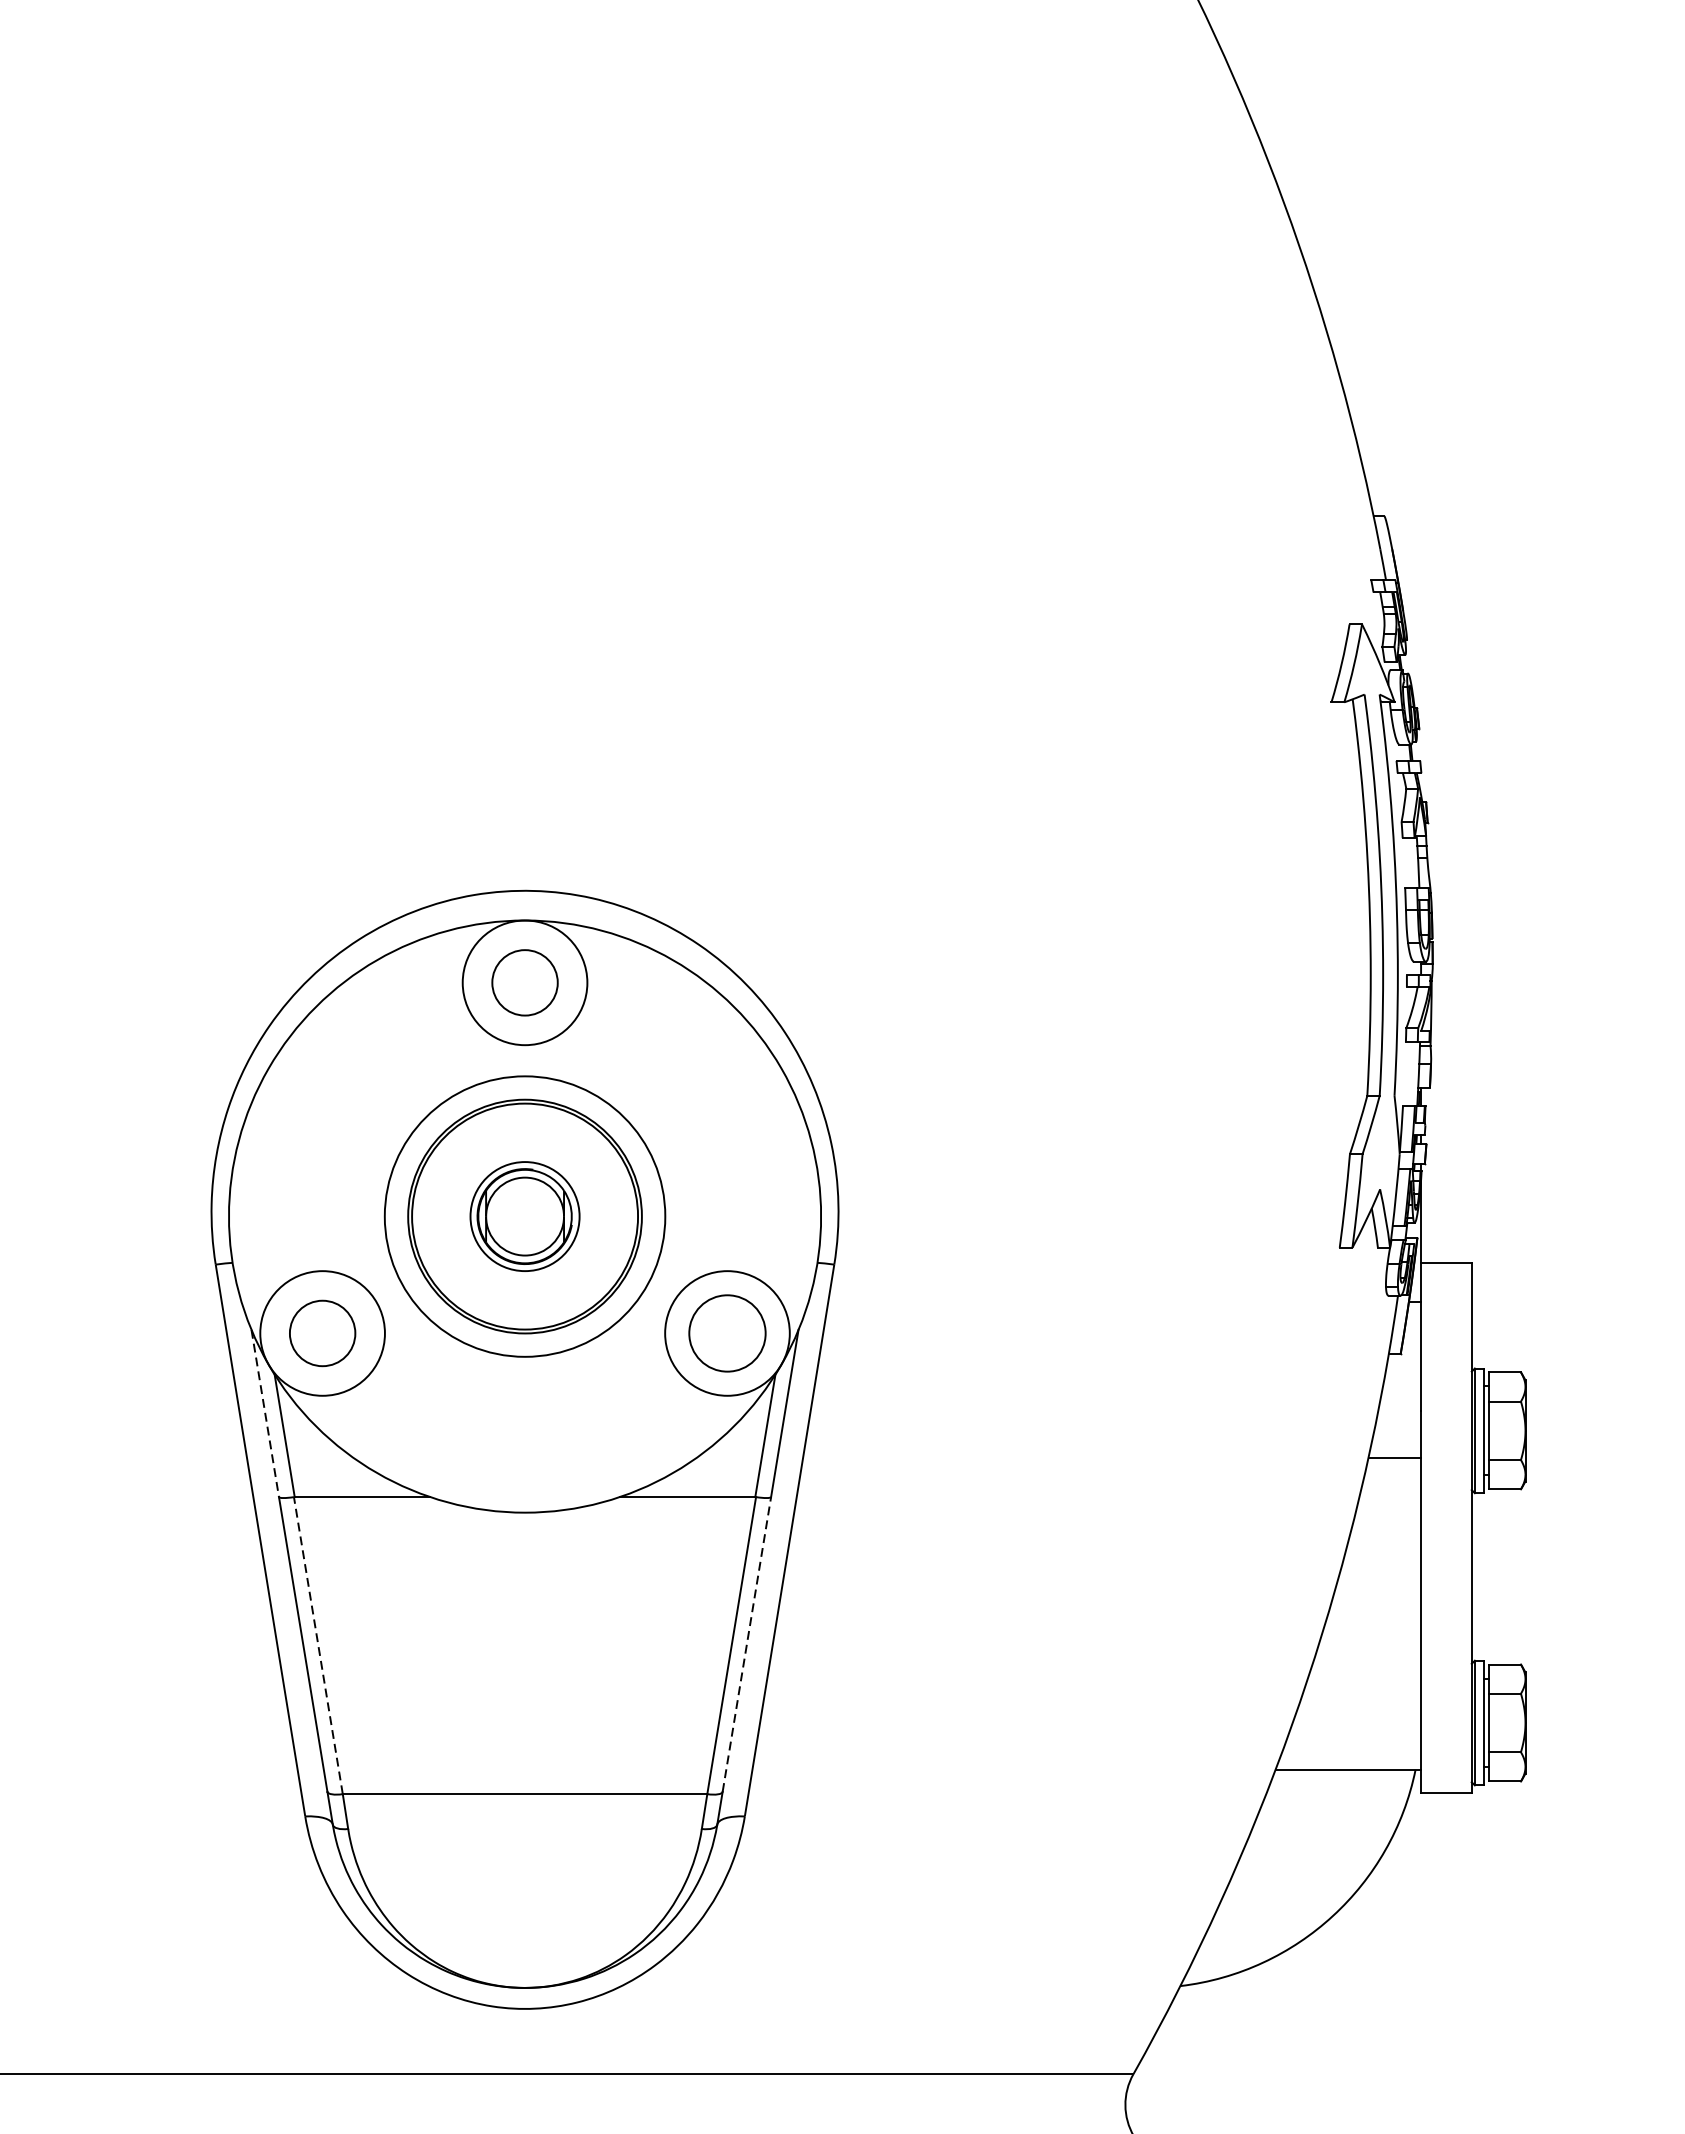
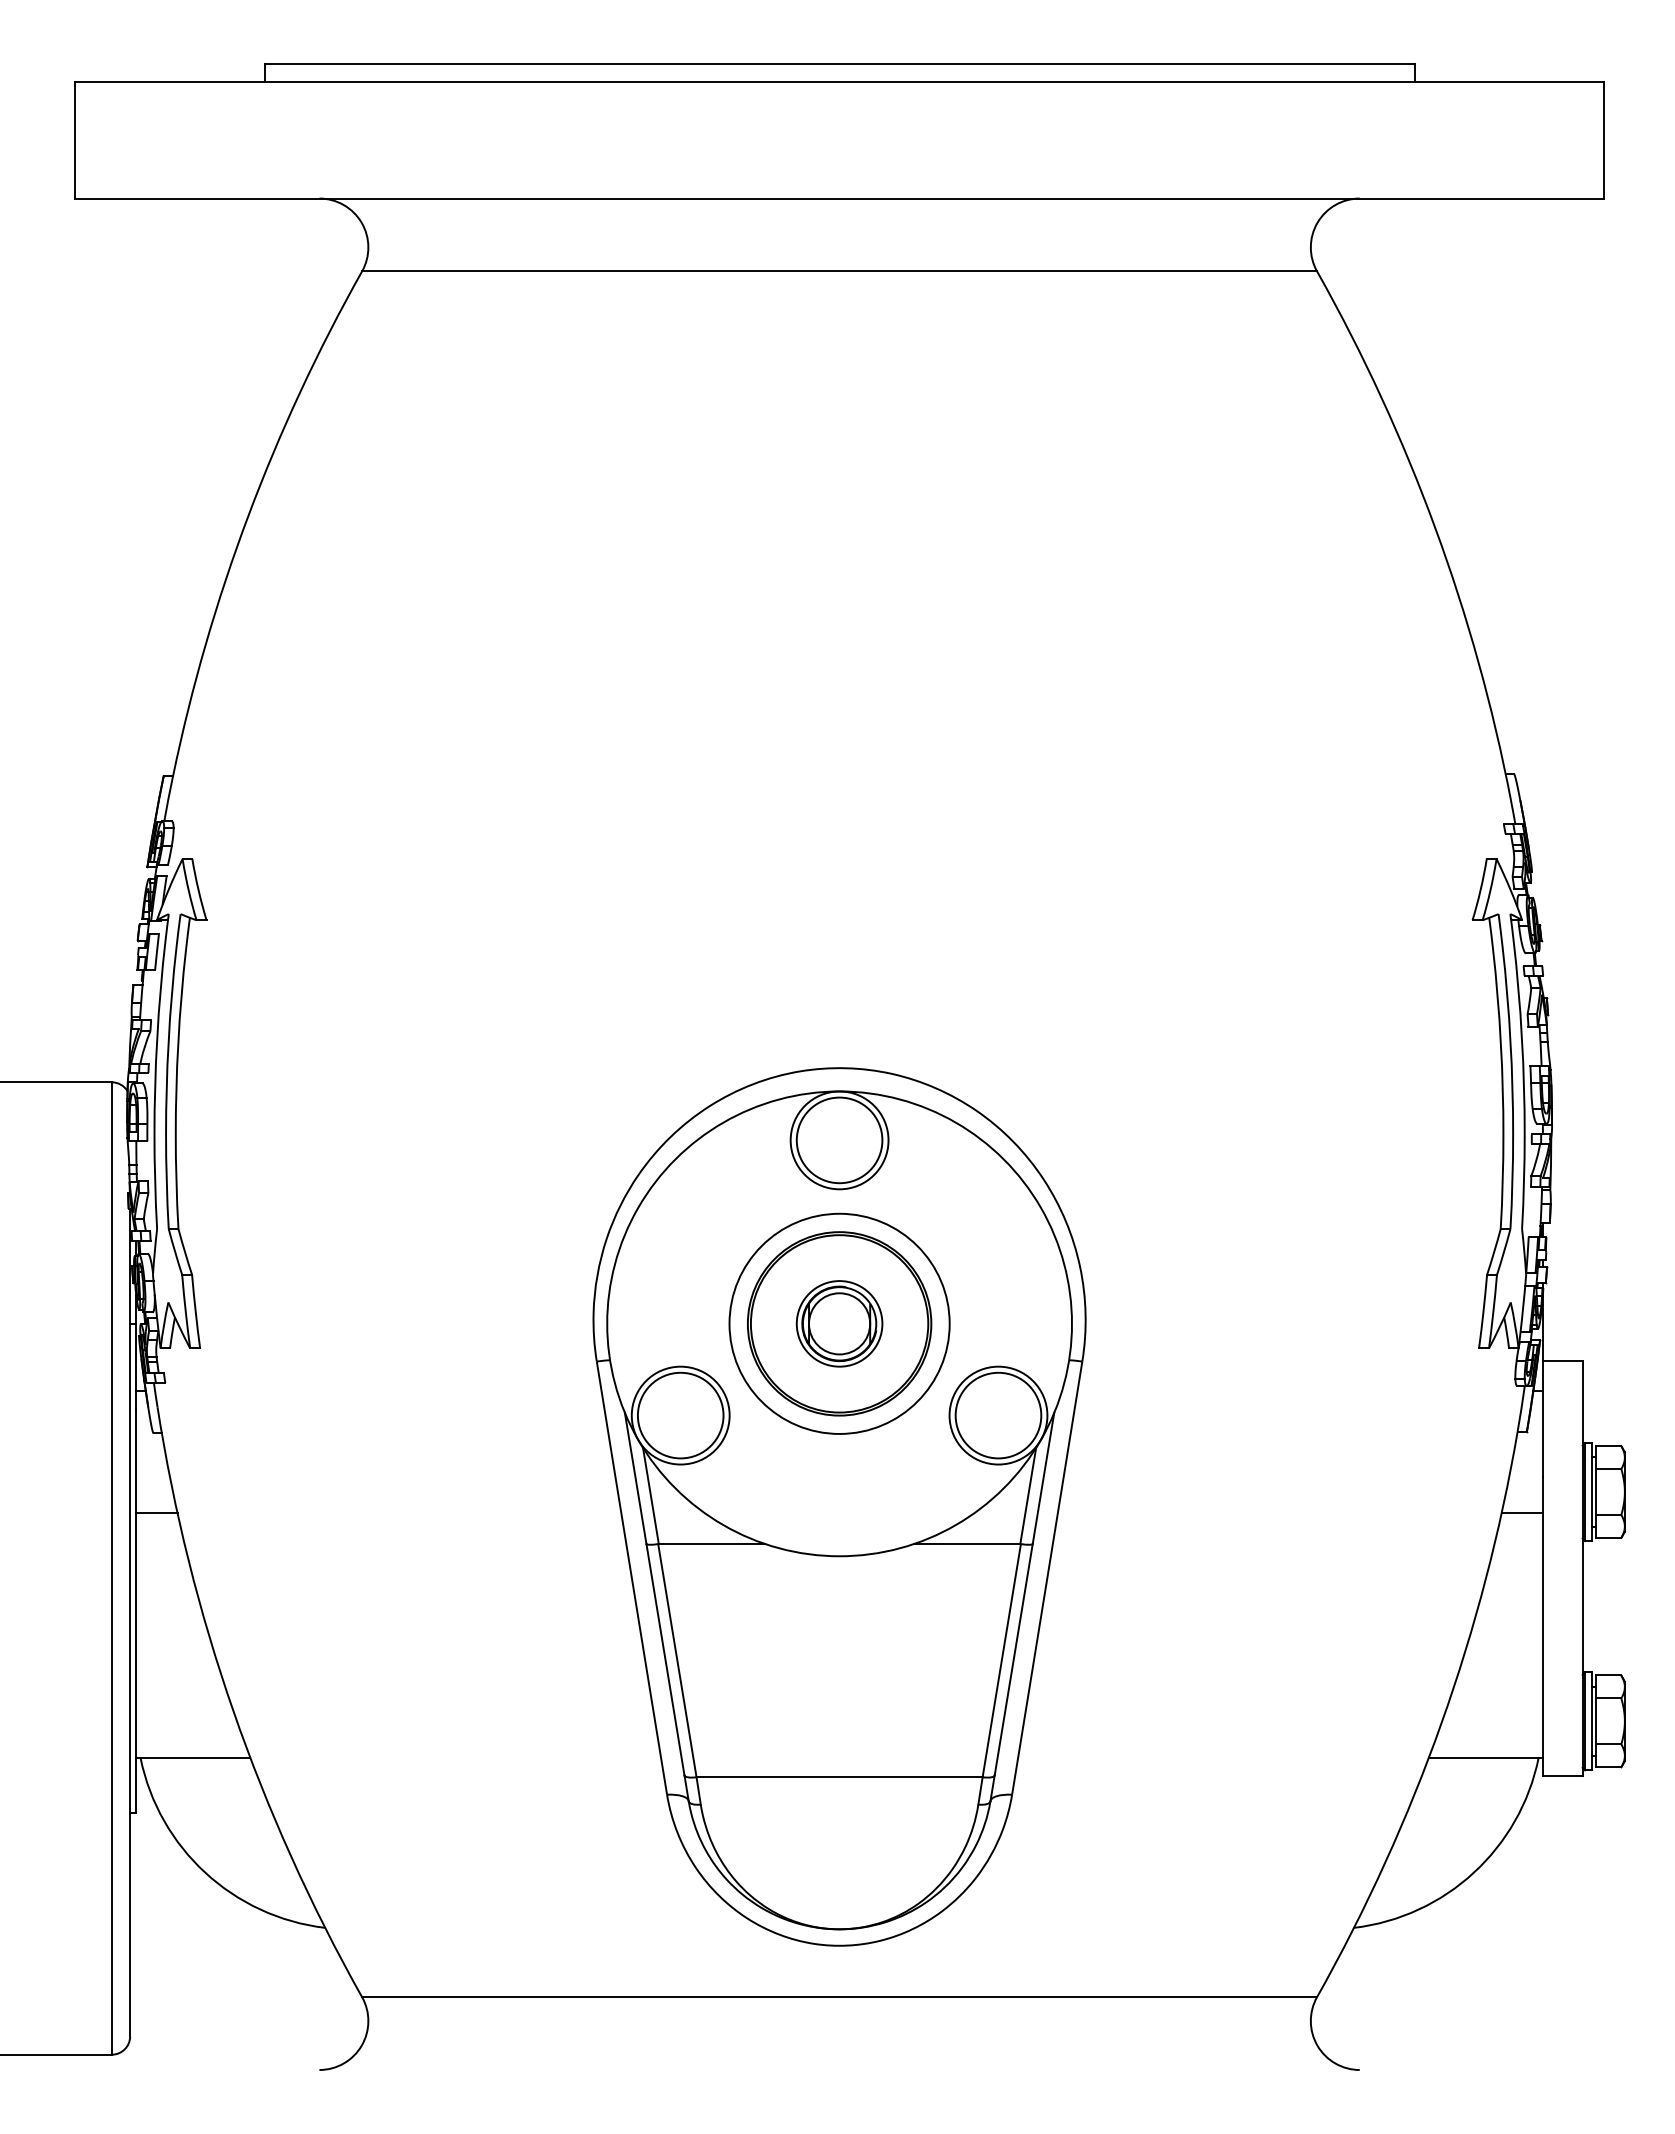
circle: (524, 982) -> (839, 1140), size x1.67
circle: (322, 1333) -> (680, 1415), size x1.67
circle: (727, 1333) -> (998, 1415), size x1.43
line: (265, 1413) -> (635, 1478), dashed -> solid
line: (746, 1644) -> (1013, 1659), dashed -> solid
line: (318, 1645) -> (677, 1660), dashed -> solid

